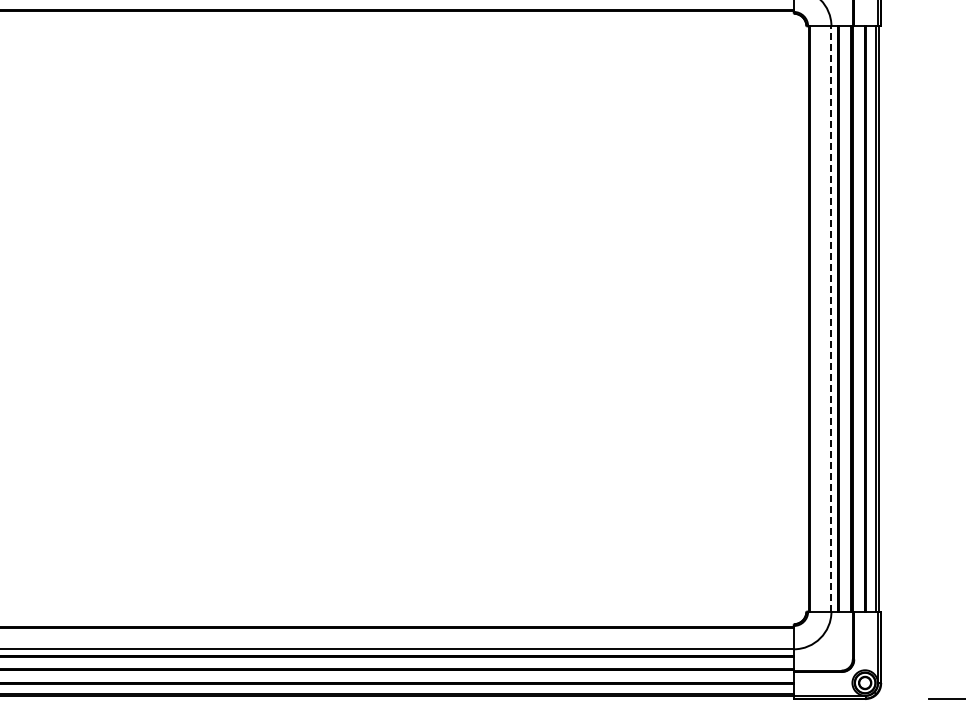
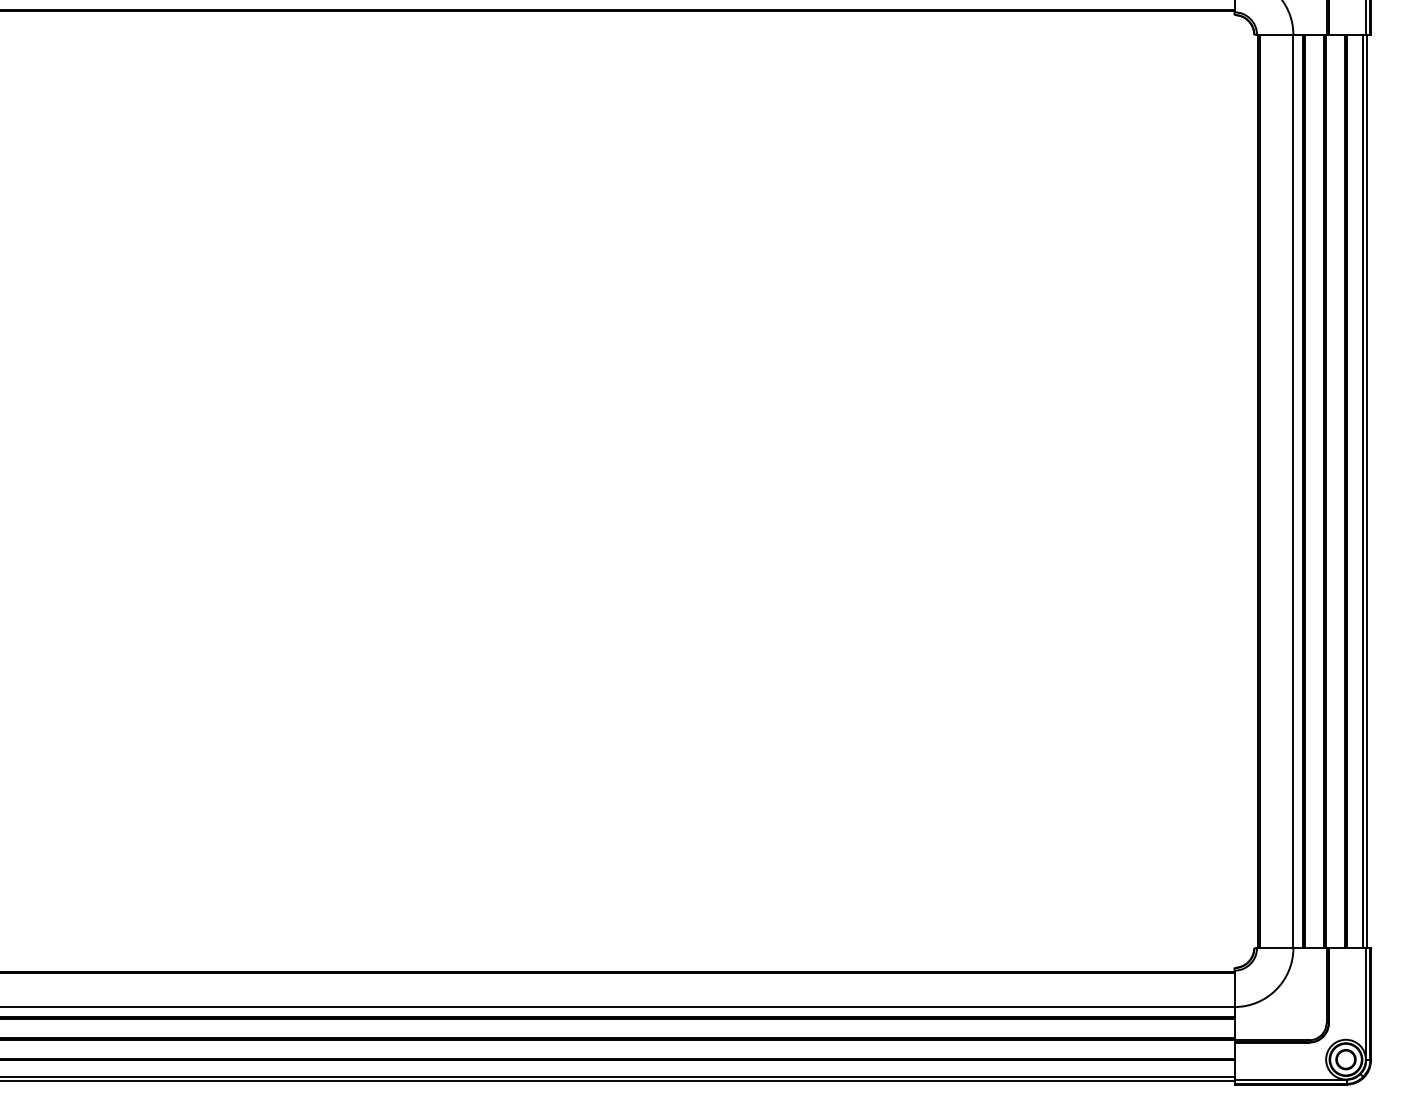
line: (831, 318) -> (1293, 490), dashed -> solid

